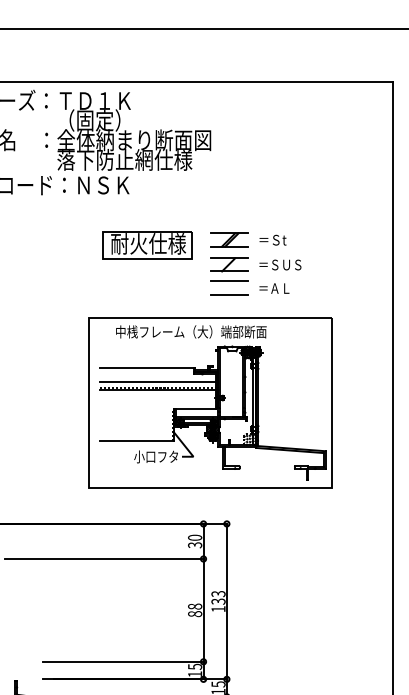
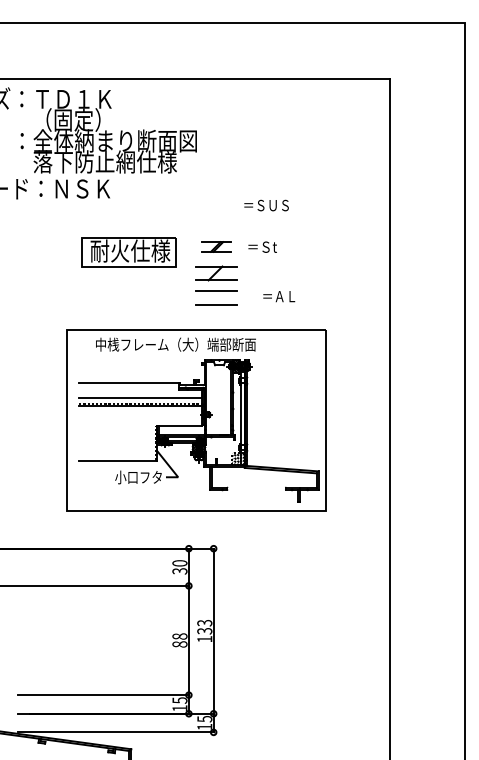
part: (229, 239) -> (216, 246), size x0.7
text: (280, 264) -> (266, 205), moved
text: (274, 288) -> (279, 296), moved

